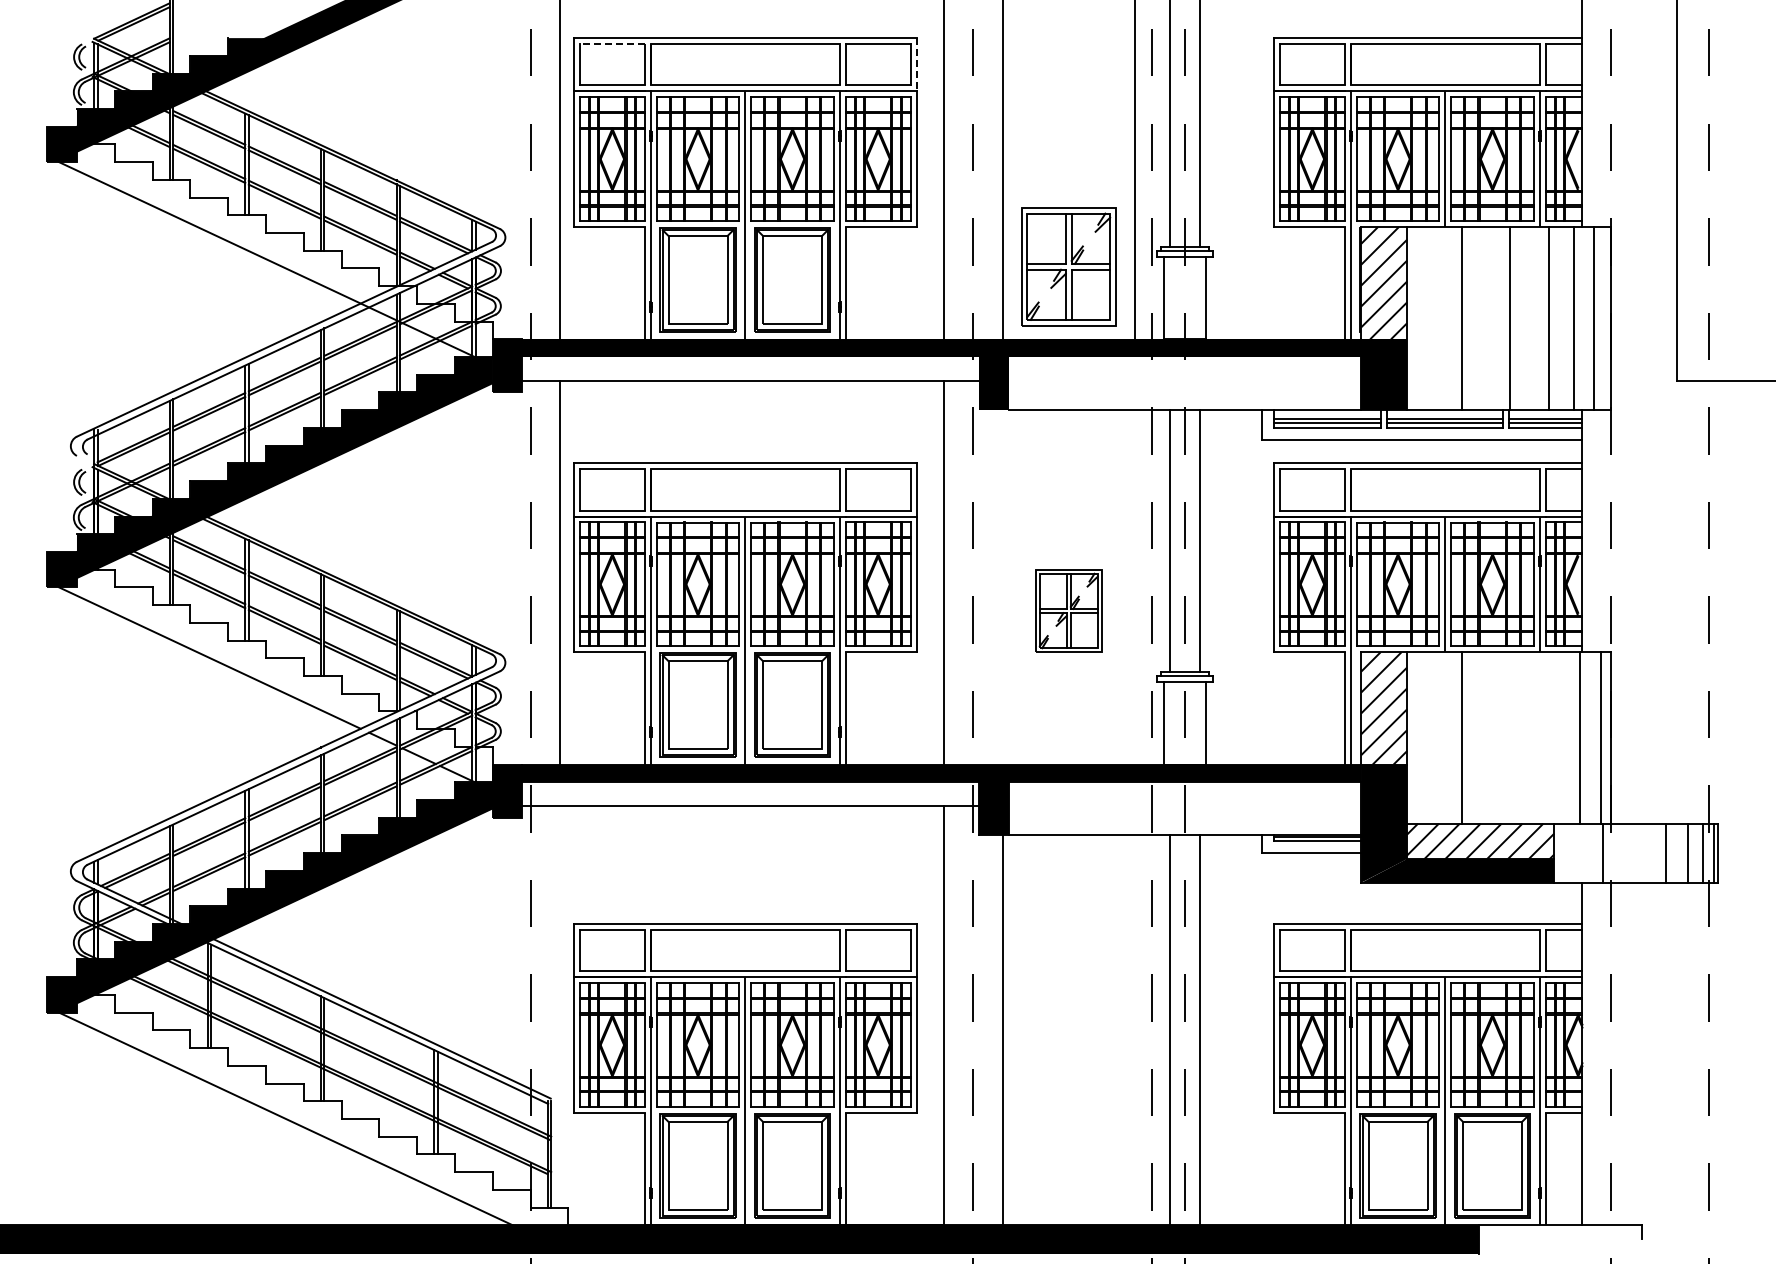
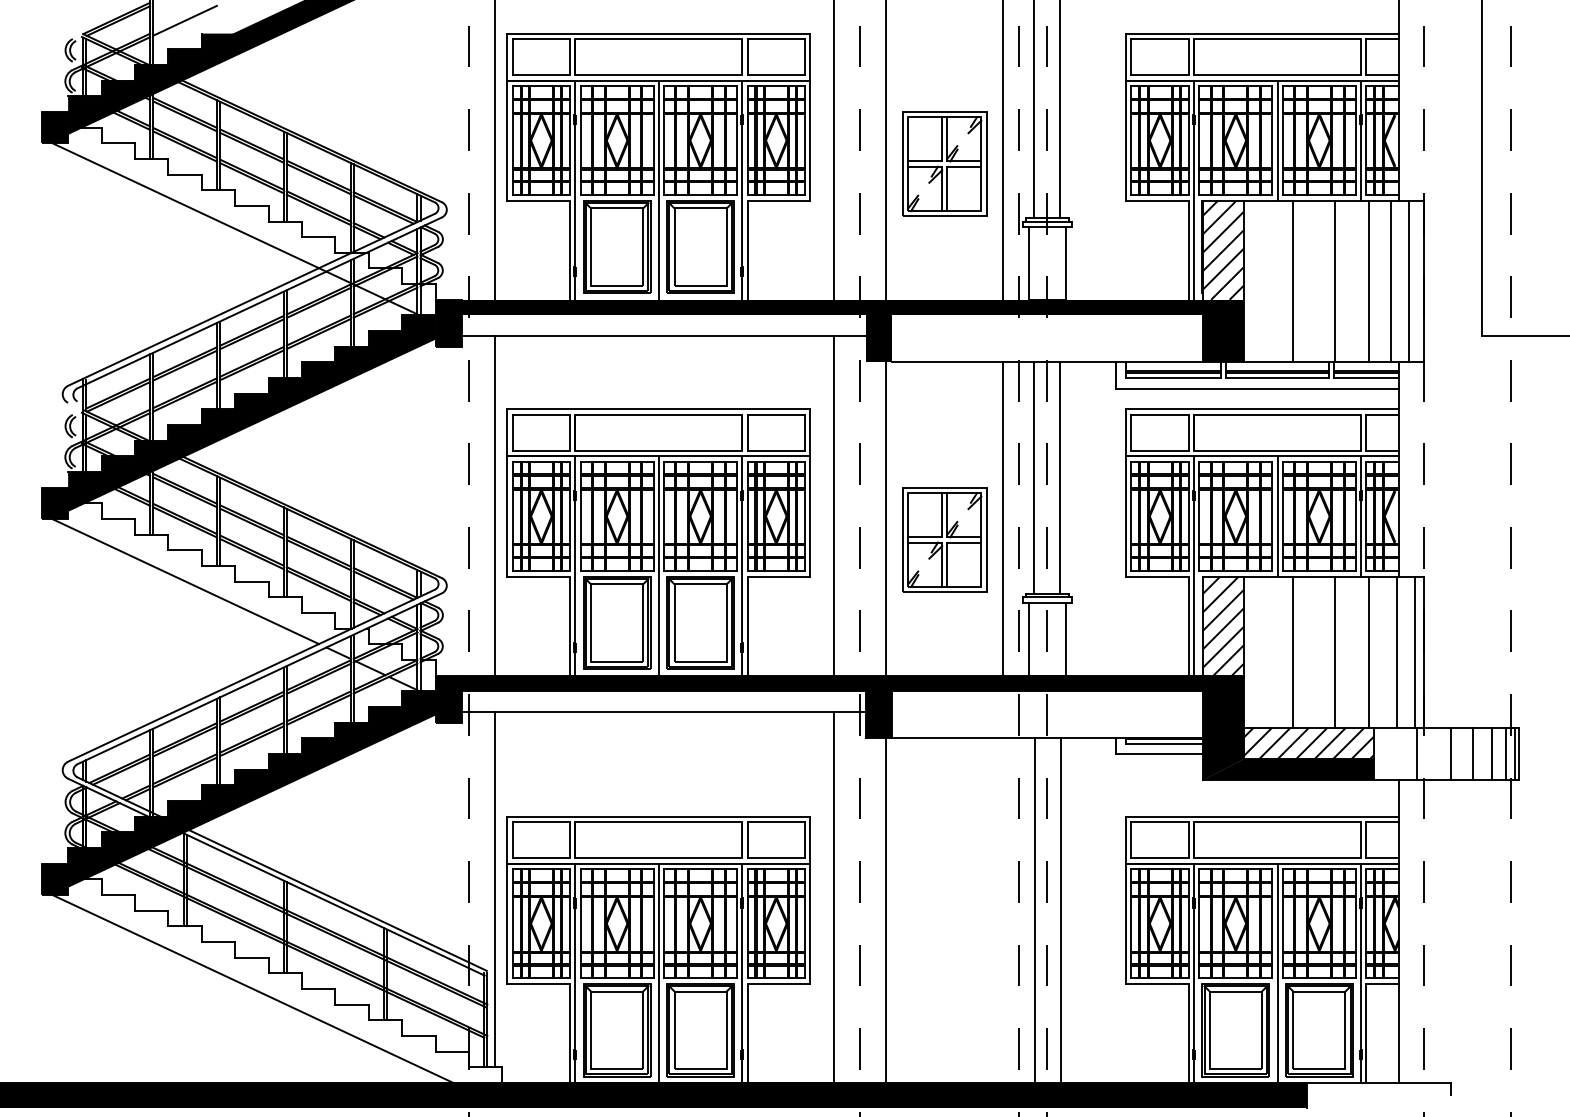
line: (209, 23) -> (185, 20), added
line: (611, 44) -> (540, 39), dashed -> solid
line: (916, 64) -> (810, 56), dashed -> solid
part: (1068, 266) -> (944, 163), moved
line: (1002, 569) -> (886, 503), added
line: (1134, 587) -> (1002, 519), added
part: (1068, 610) -> (944, 539), size x1.43
line: (1510, 737) -> (1335, 651), added
line: (1548, 737) -> (1368, 651), added
line: (1641, 852) -> (1451, 753), added
line: (560, 1006) -> (495, 889), added

